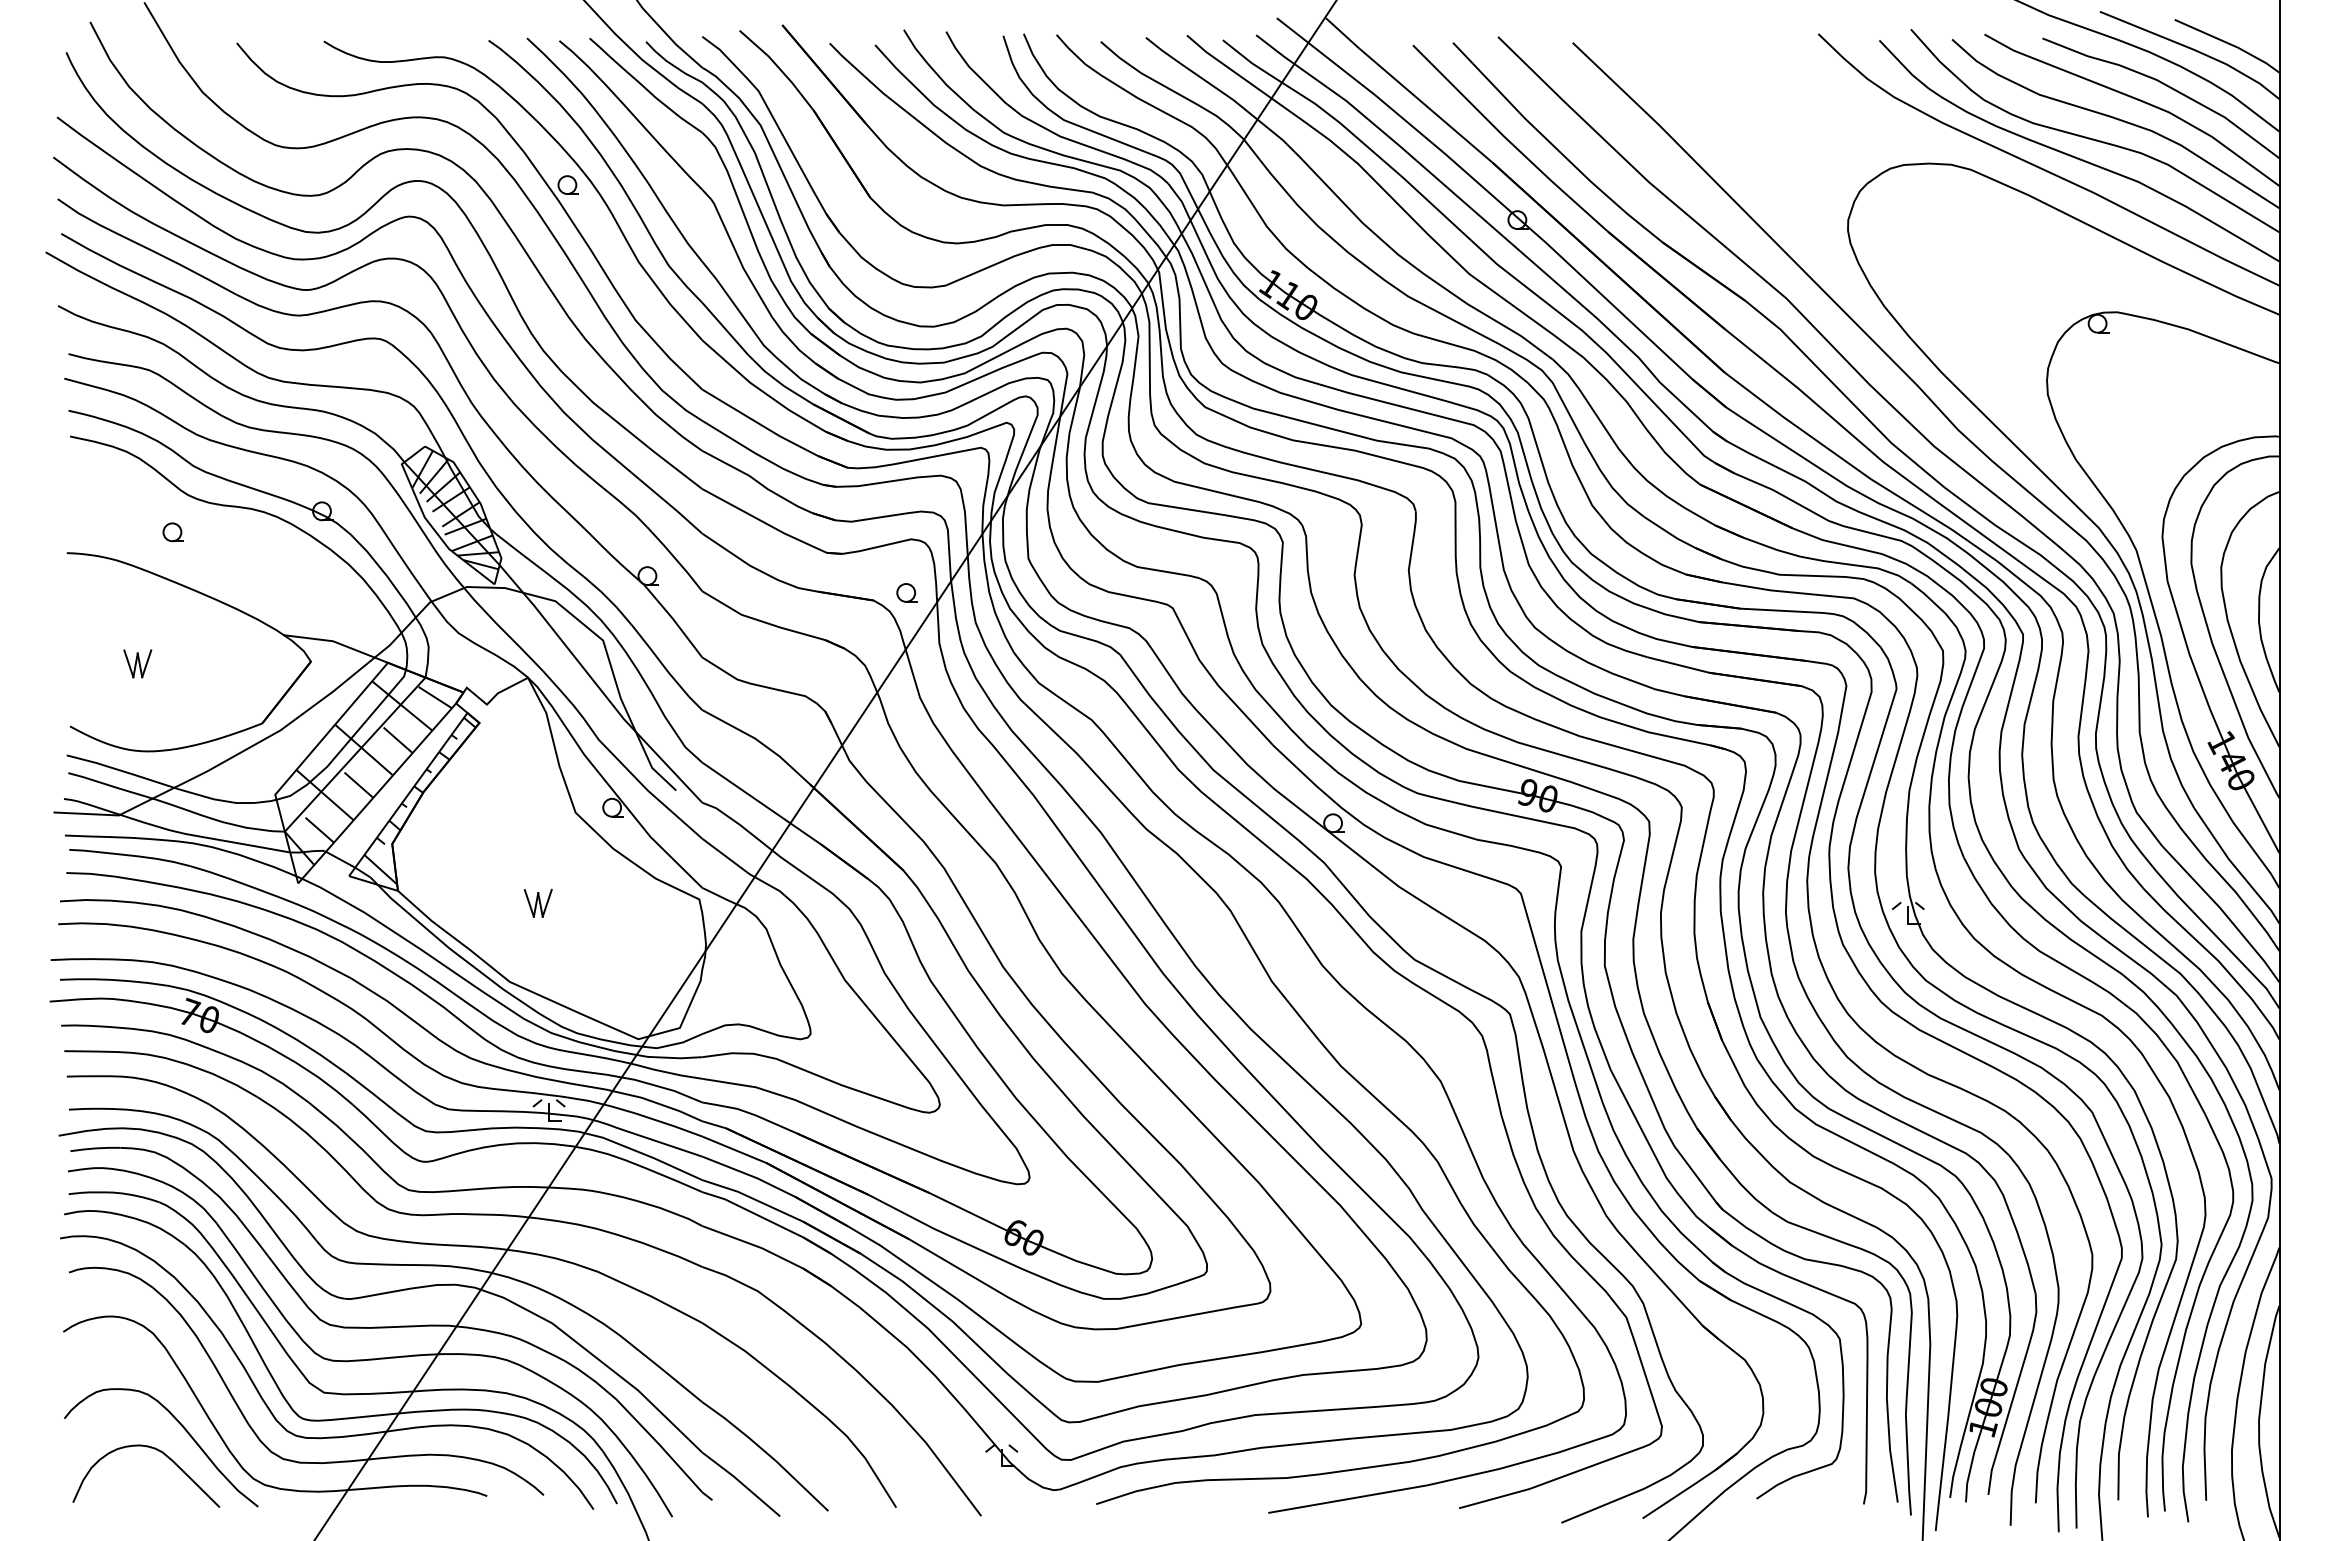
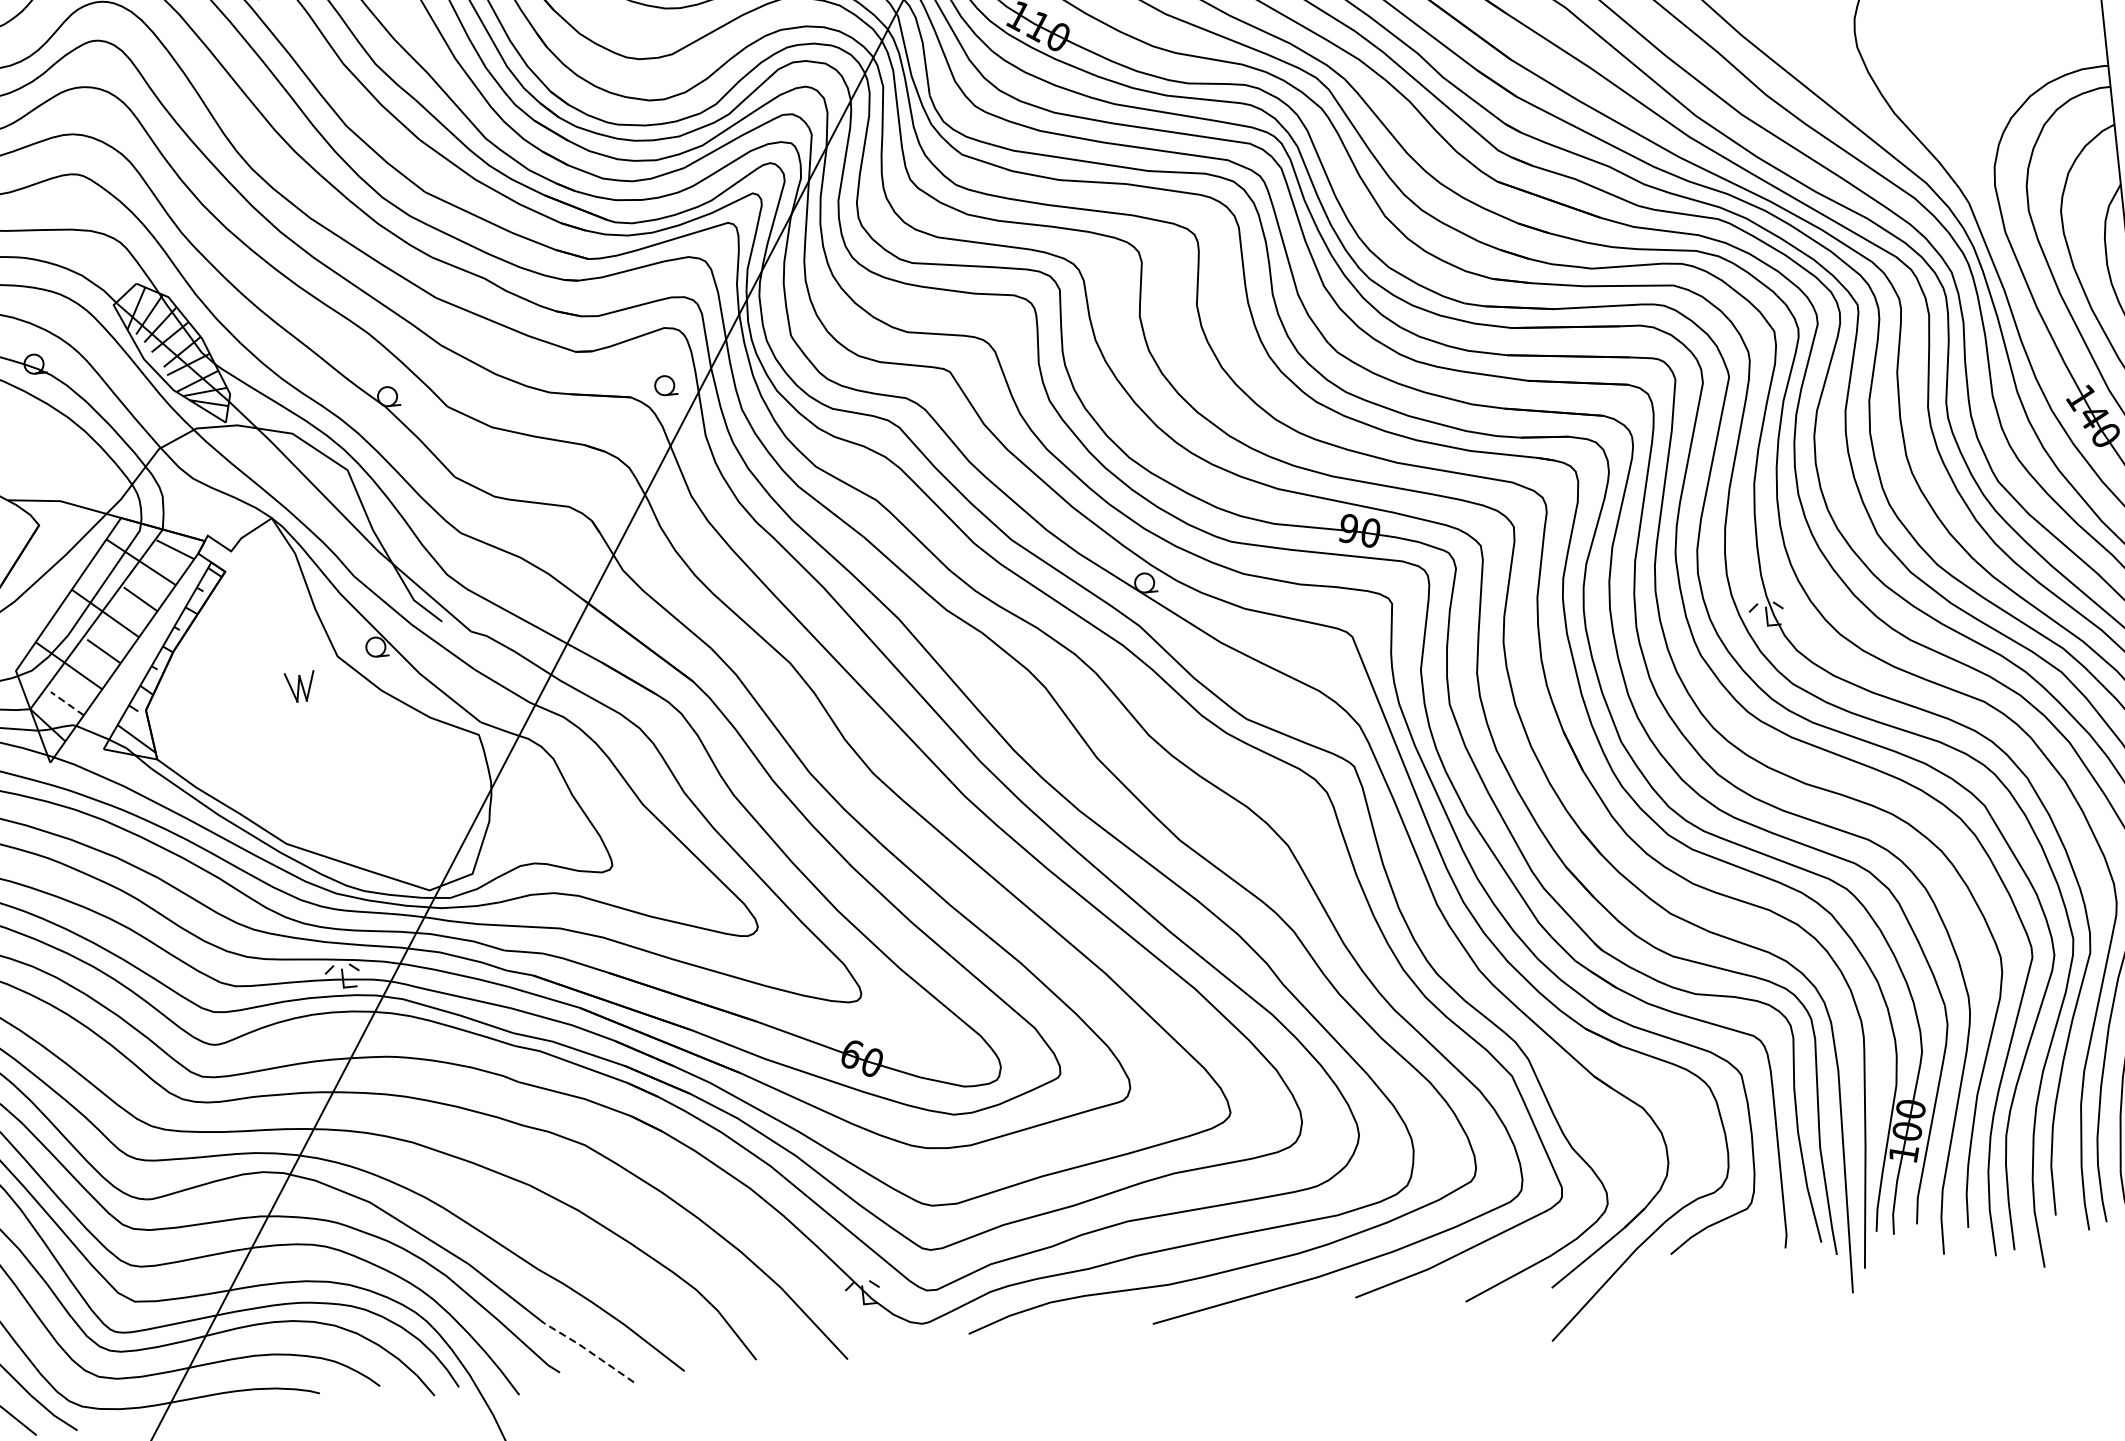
line: (319, 830) -> (67, 704), solid -> dashed
part: (537, 902) -> (299, 686), moved
line: (741, 1483) -> (589, 1351), solid -> dashed

